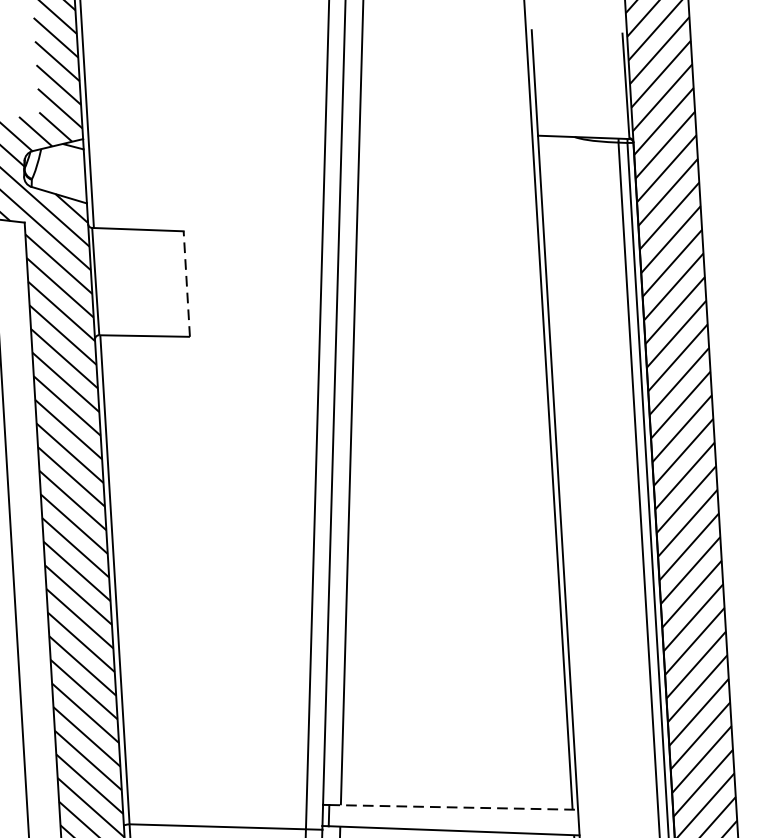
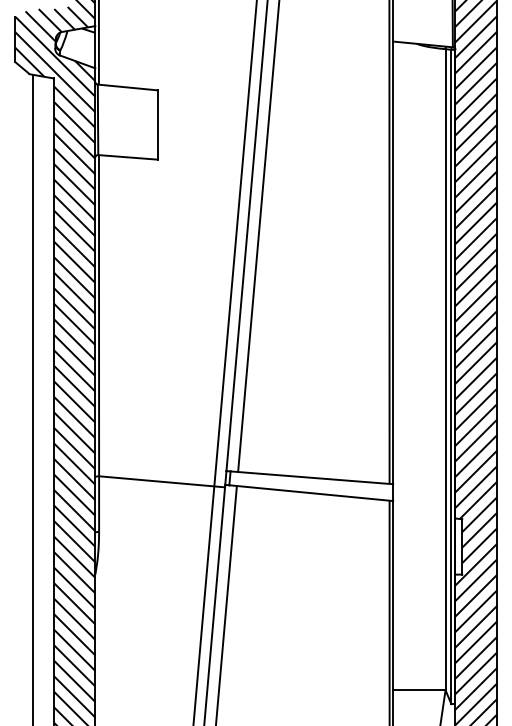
line: (186, 284) -> (157, 125), dashed -> solid
line: (453, 806) -> (311, 477), dashed -> solid

